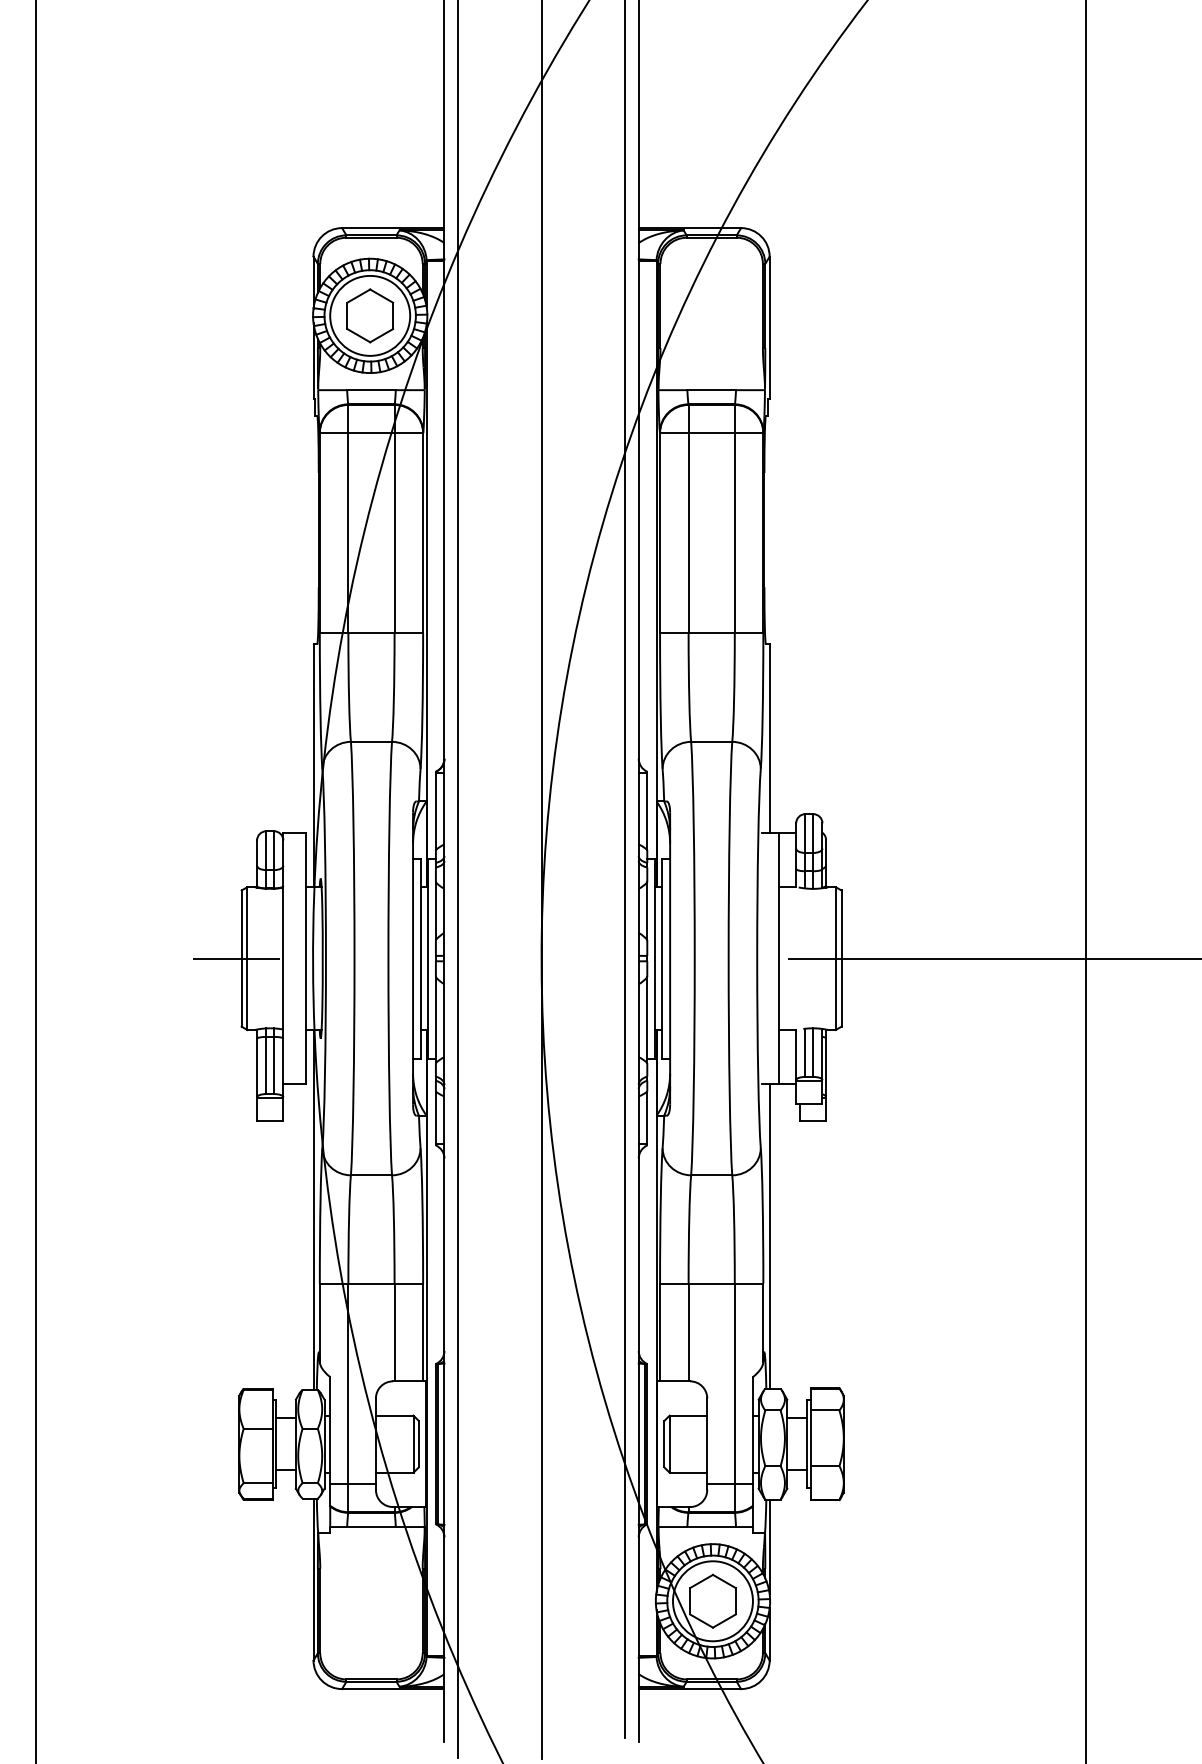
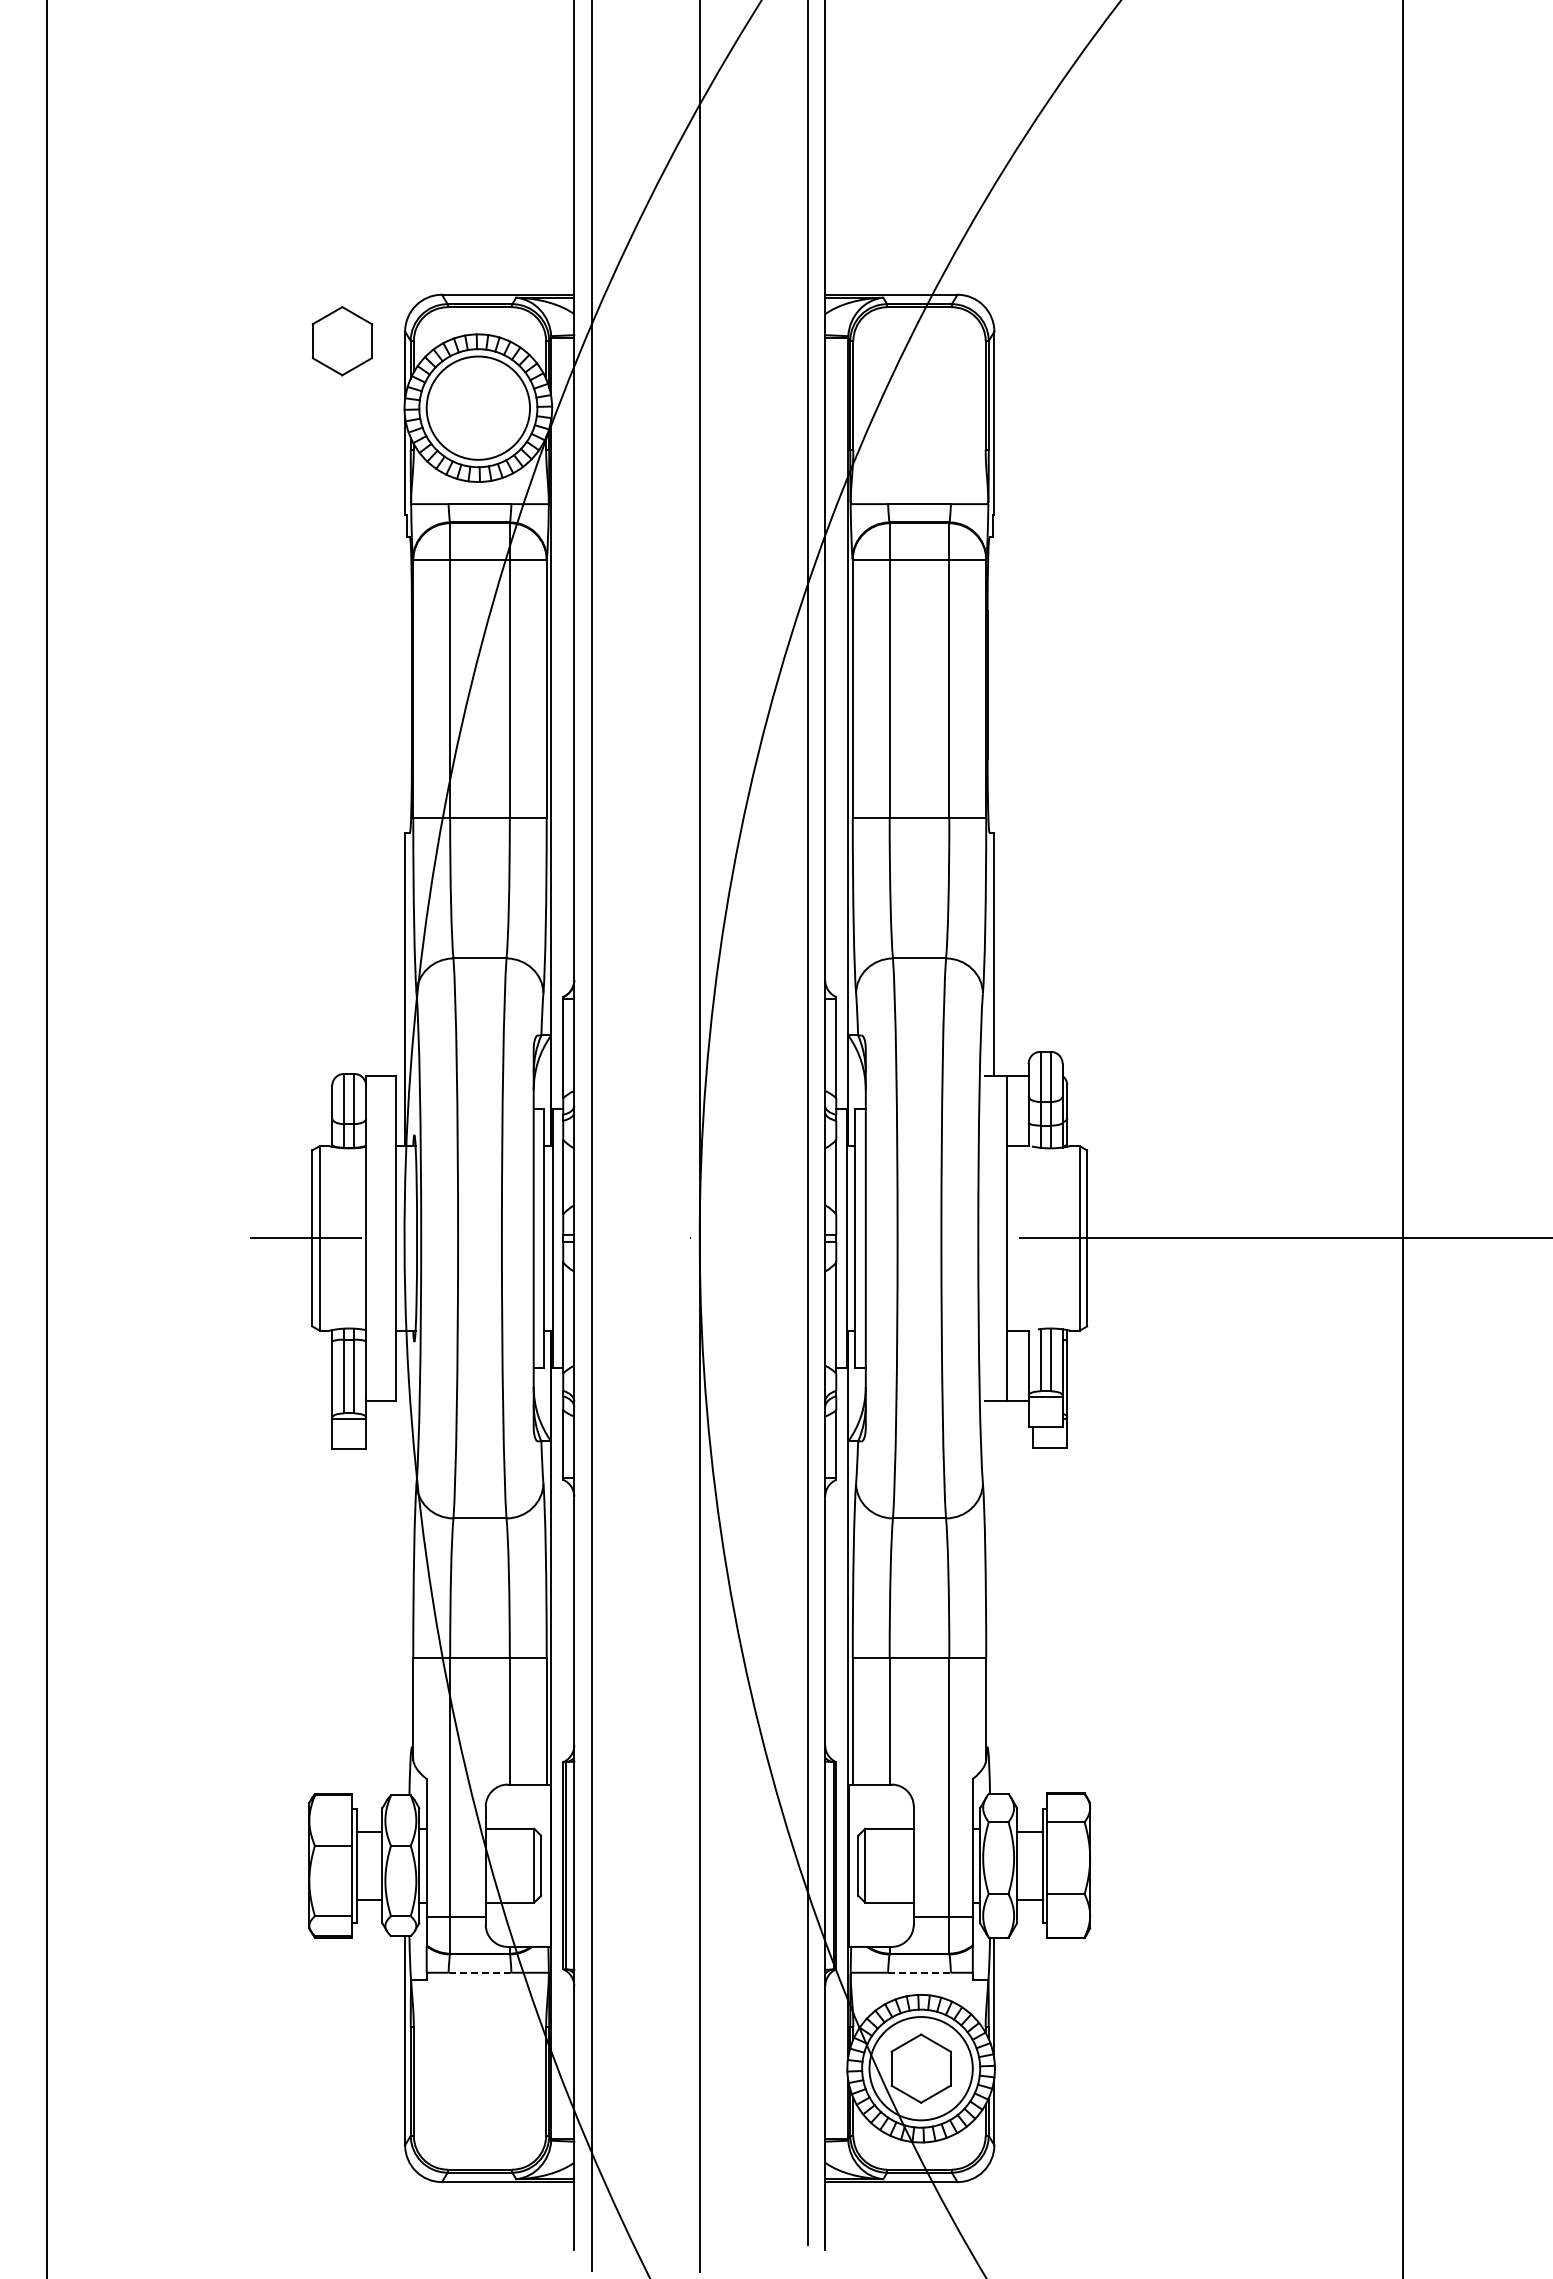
part: (369, 316) -> (341, 341), moved
line: (313, 1209) -> (405, 1562), removed
line: (769, 1235) -> (994, 1596), removed
line: (371, 1526) -> (480, 1972), solid -> dashed
line: (712, 1526) -> (920, 1972), solid -> dashed

